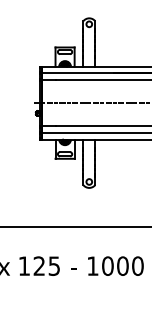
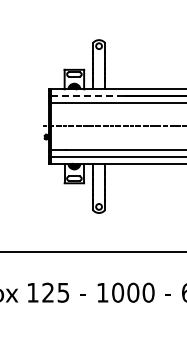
line: (77, 73) -> (87, 96), solid -> dashed

